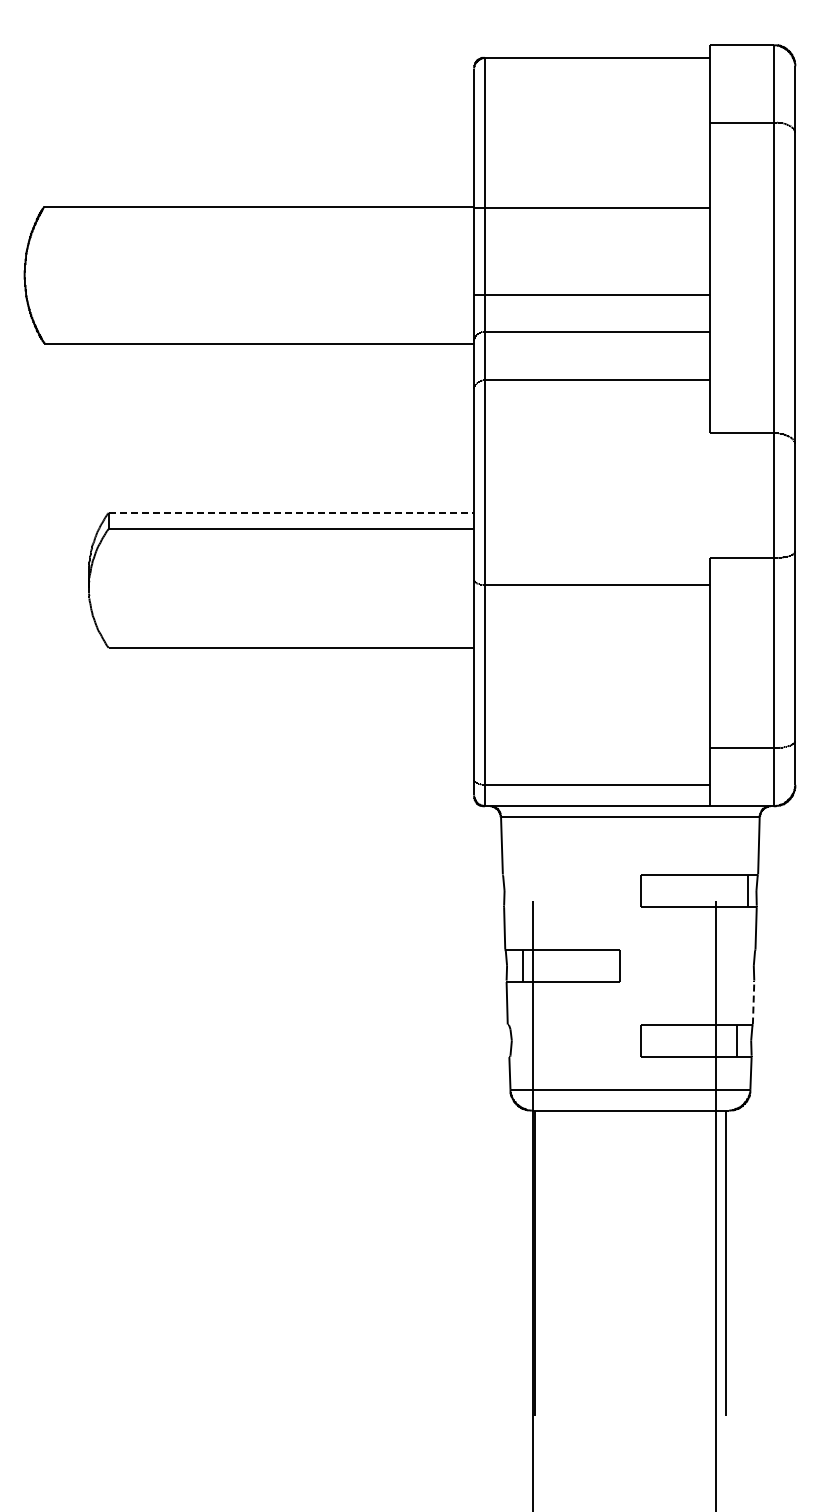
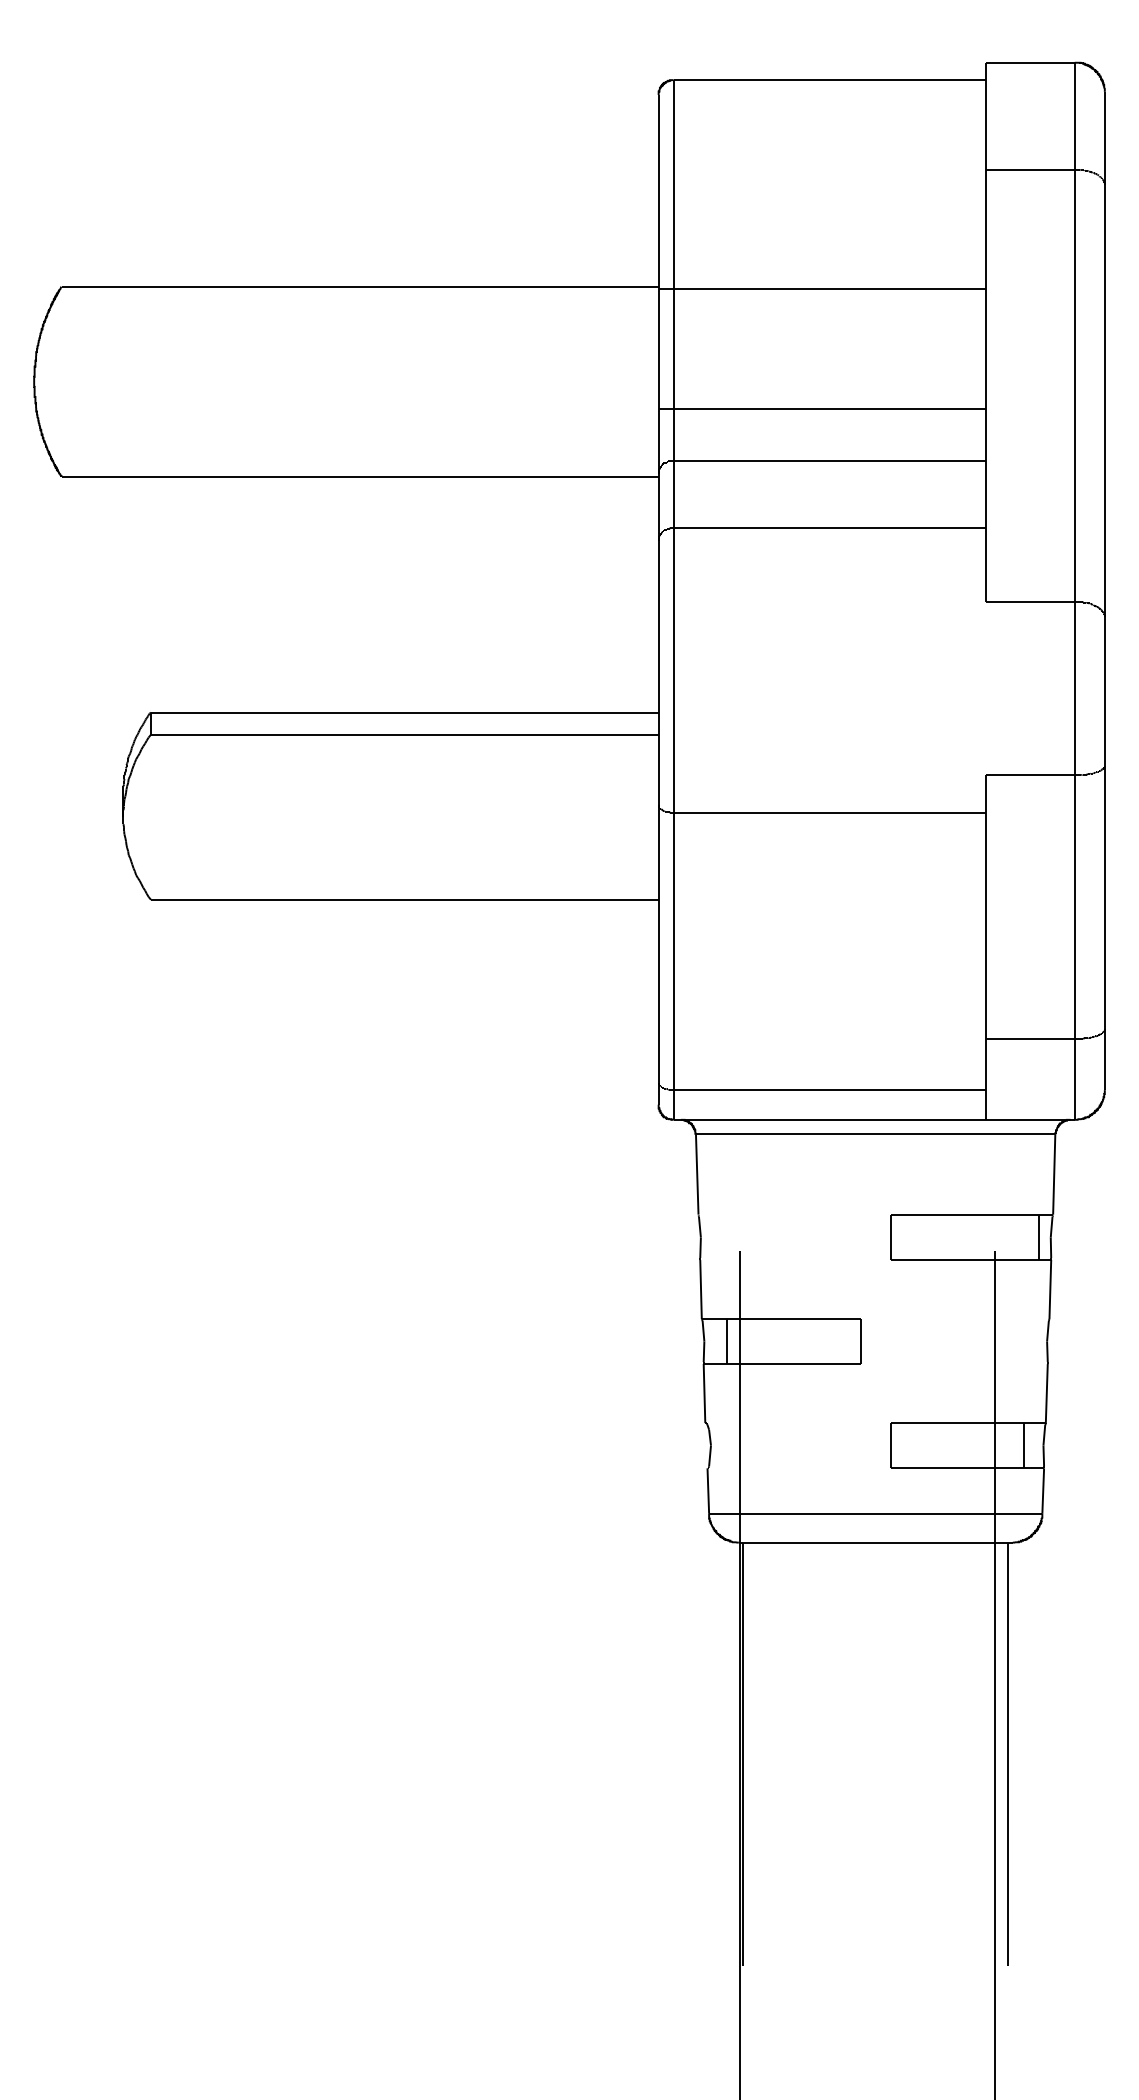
line: (291, 513) -> (404, 713), dashed -> solid
line: (753, 1002) -> (1046, 1392), dashed -> solid

